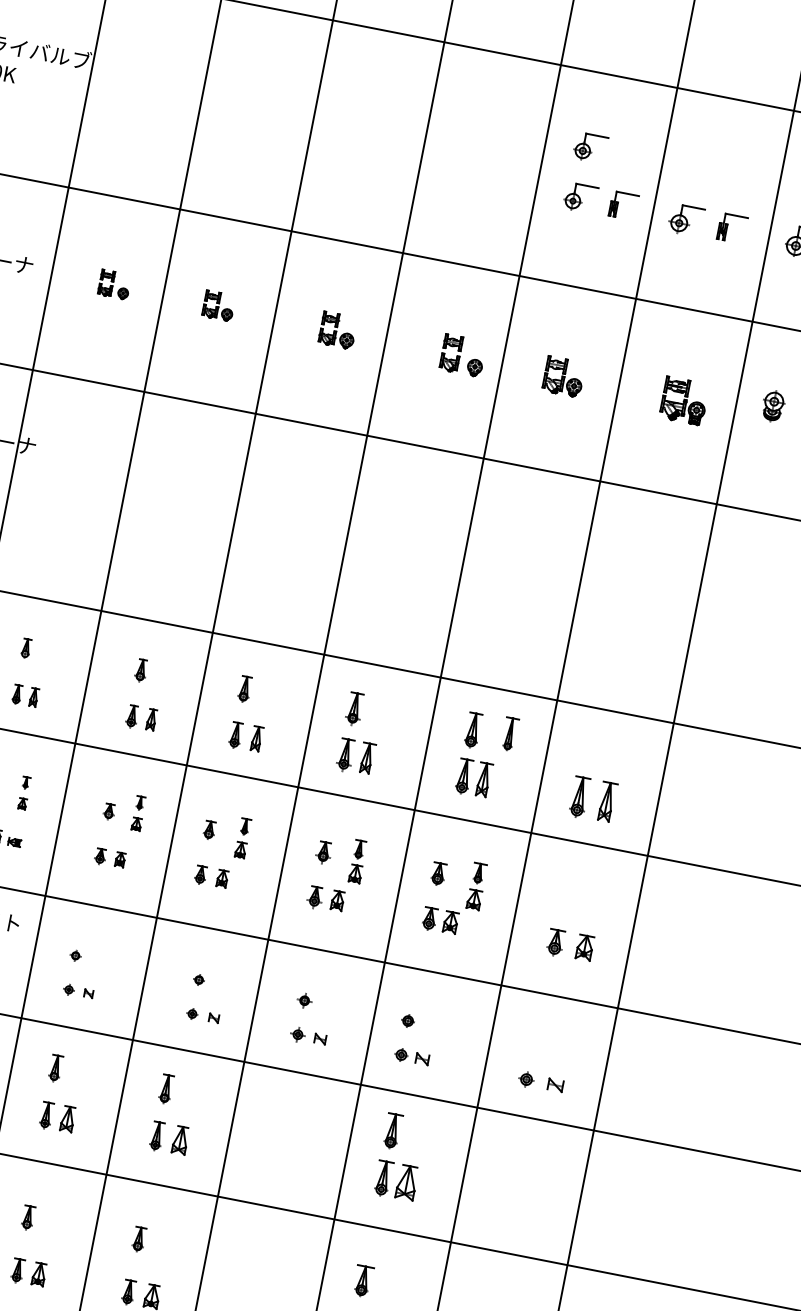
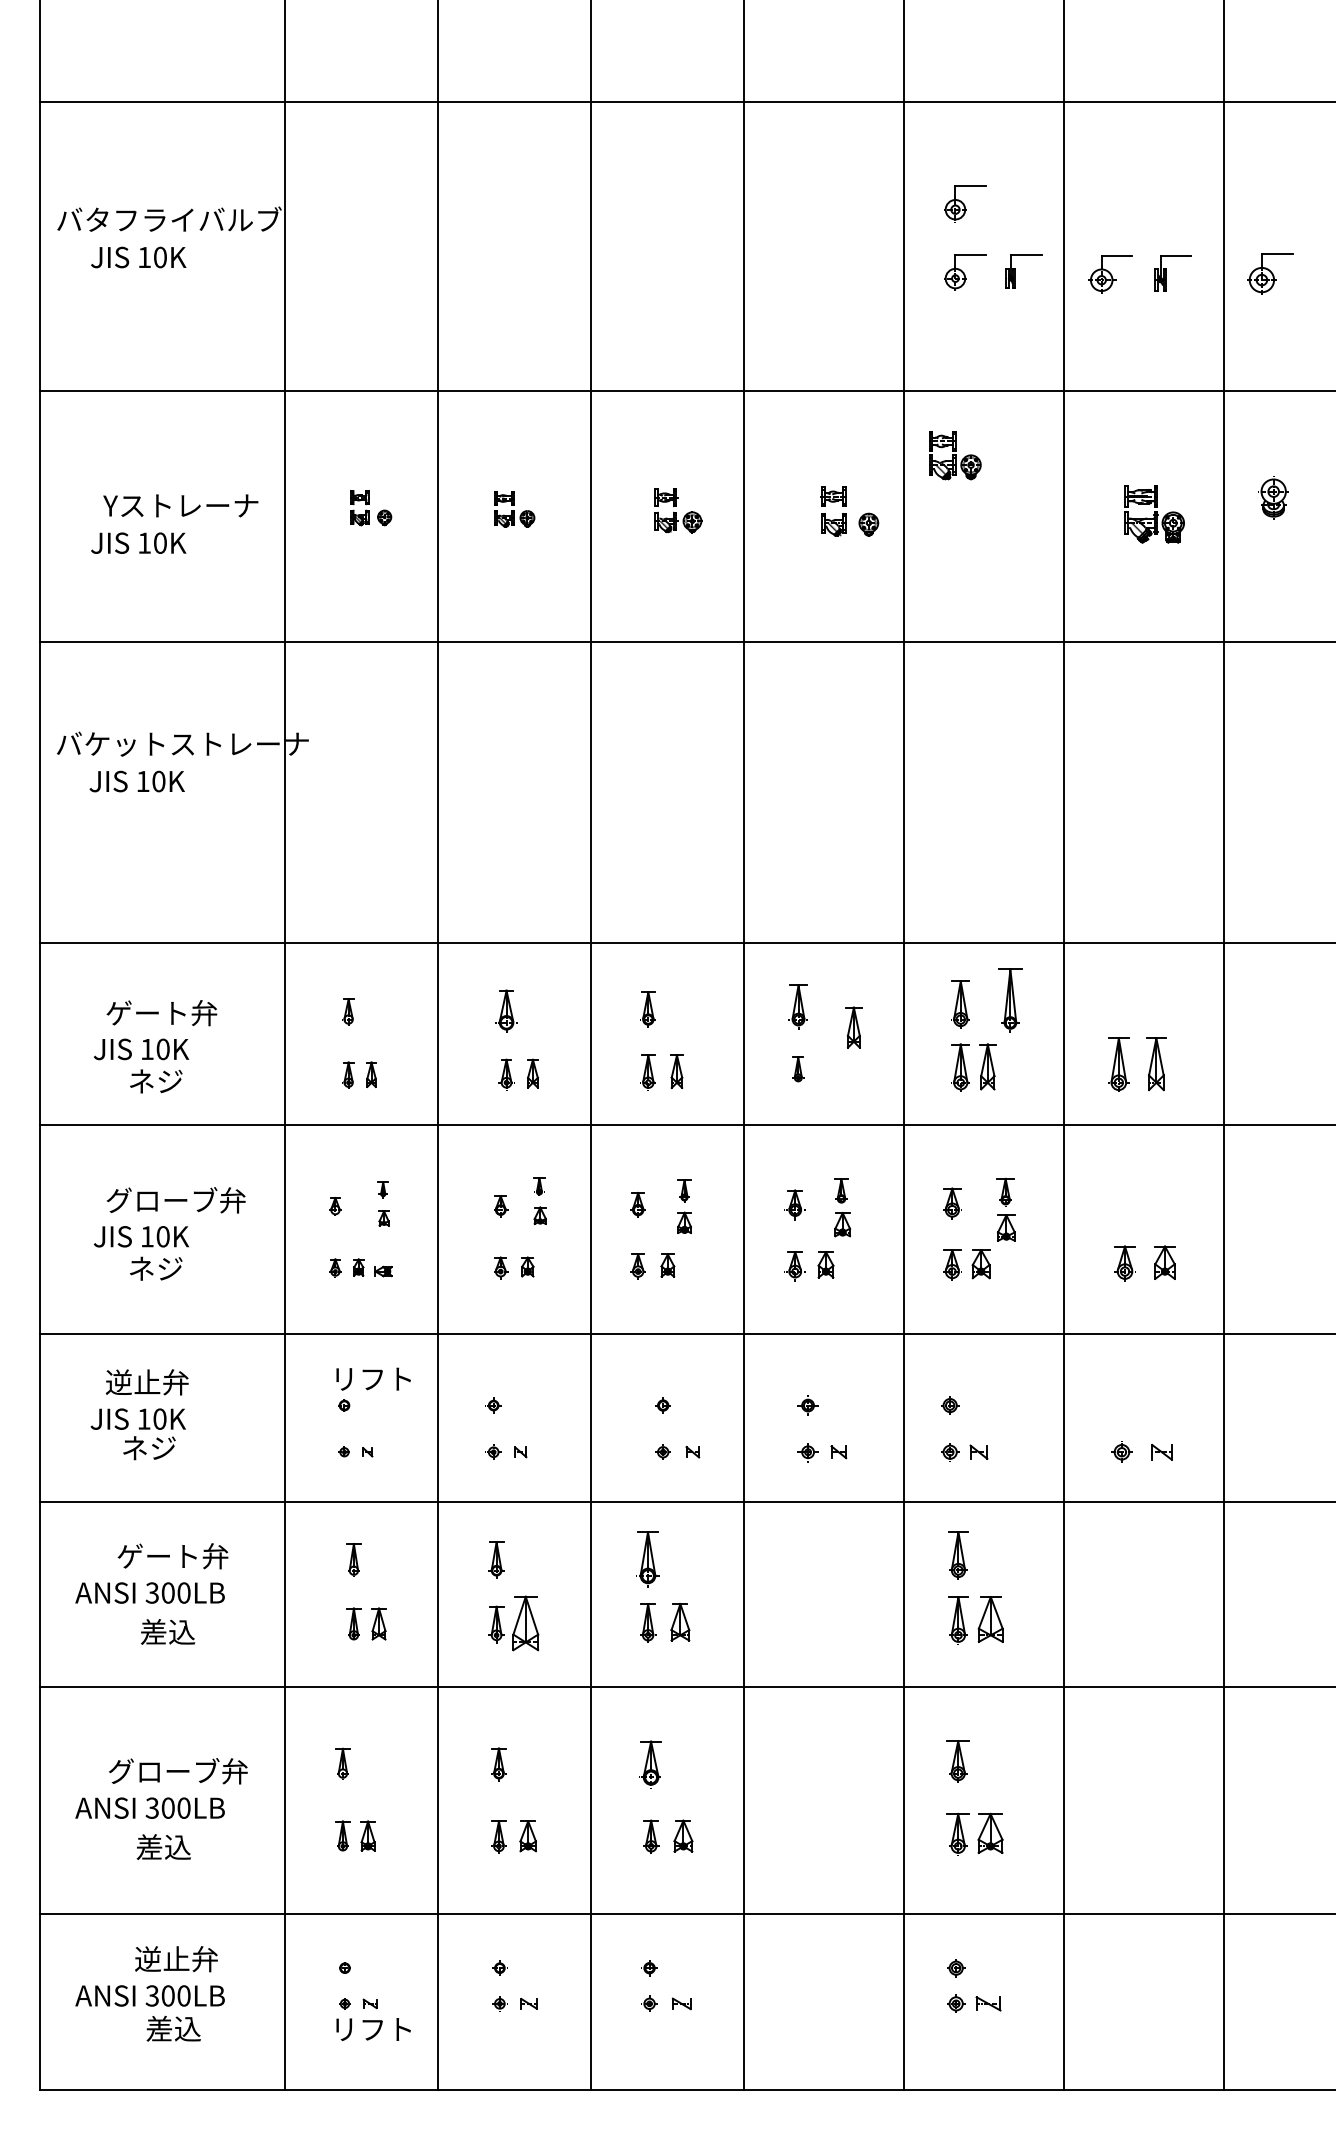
part: (564, 377) -> (955, 455), moved
part: (141, 670) -> (506, 1011), size x1.4
part: (510, 733) -> (1010, 999), size x1.4
part: (344, 755) -> (797, 1070), size x0.6
part: (366, 758) -> (853, 1027), moved
part: (166, 1088) -> (648, 1557), size x1.4
part: (67, 1119) -> (525, 1623), size x1.6
part: (139, 1239) -> (651, 1763), size x1.4

